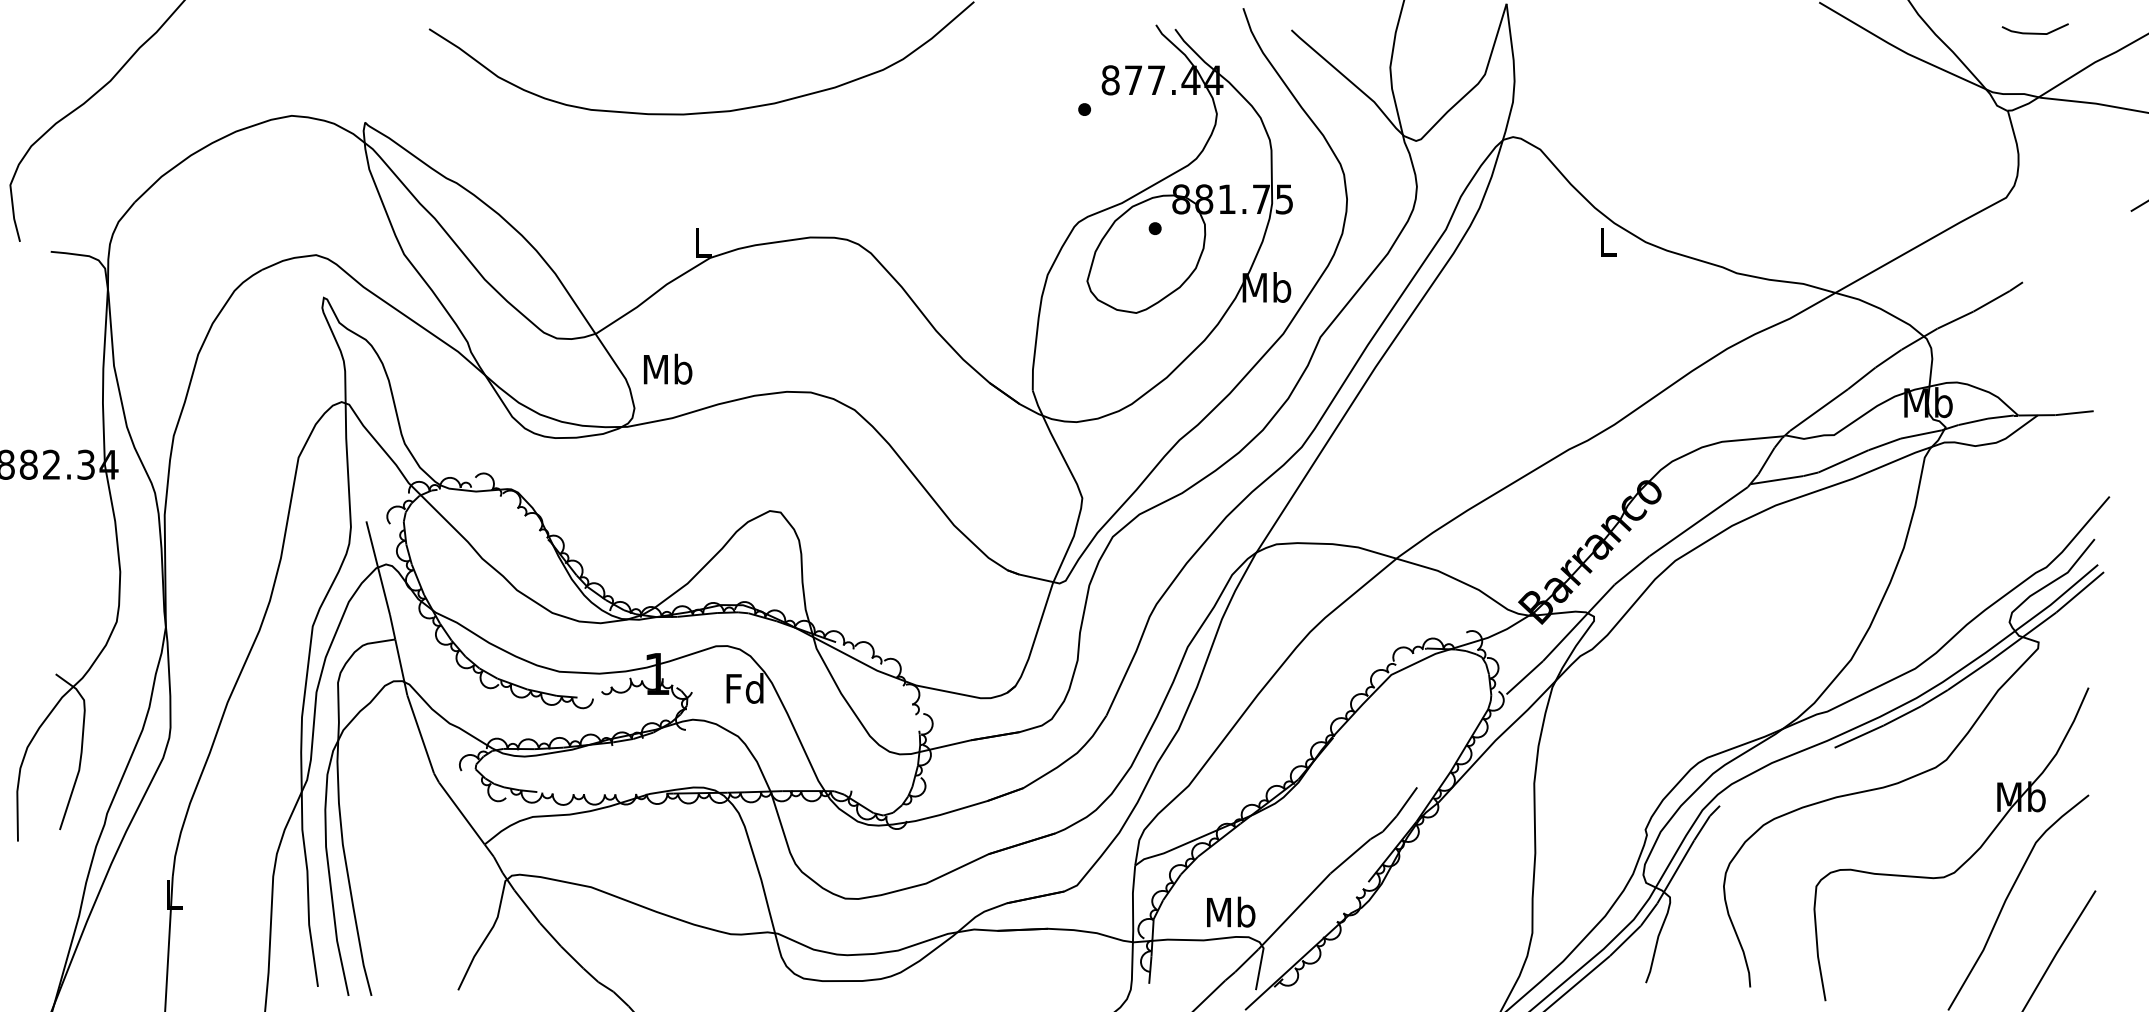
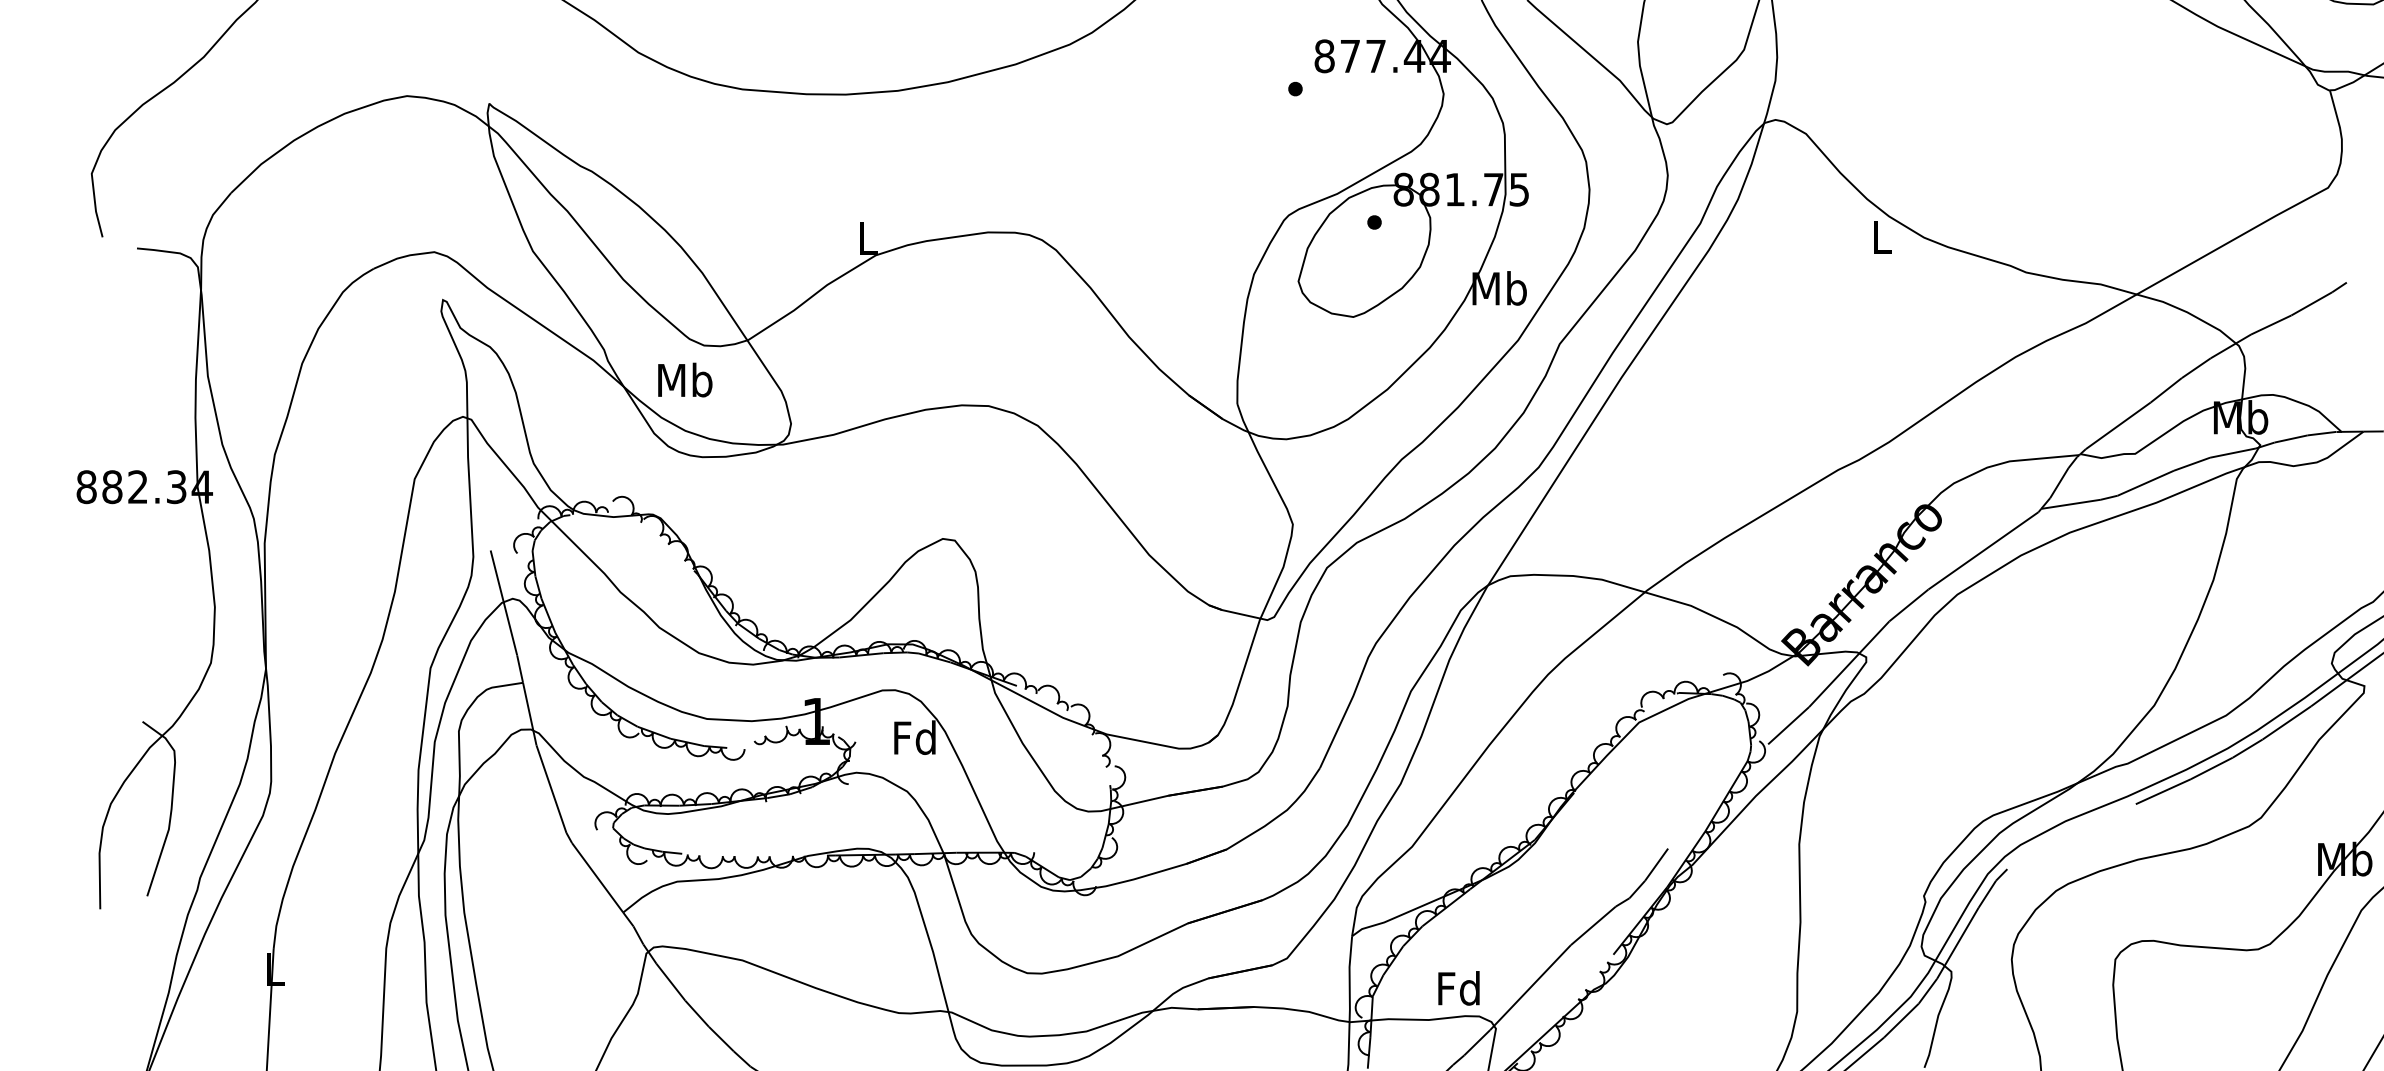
text: (668, 368) -> (685, 379), moved
text: (1231, 911) -> (1460, 987), Mb -> Fd

